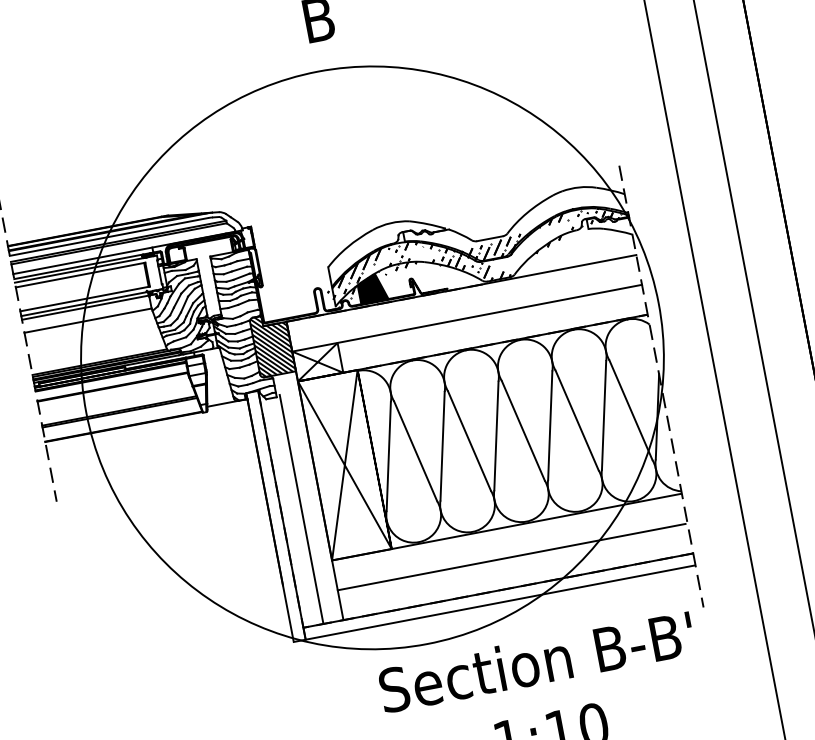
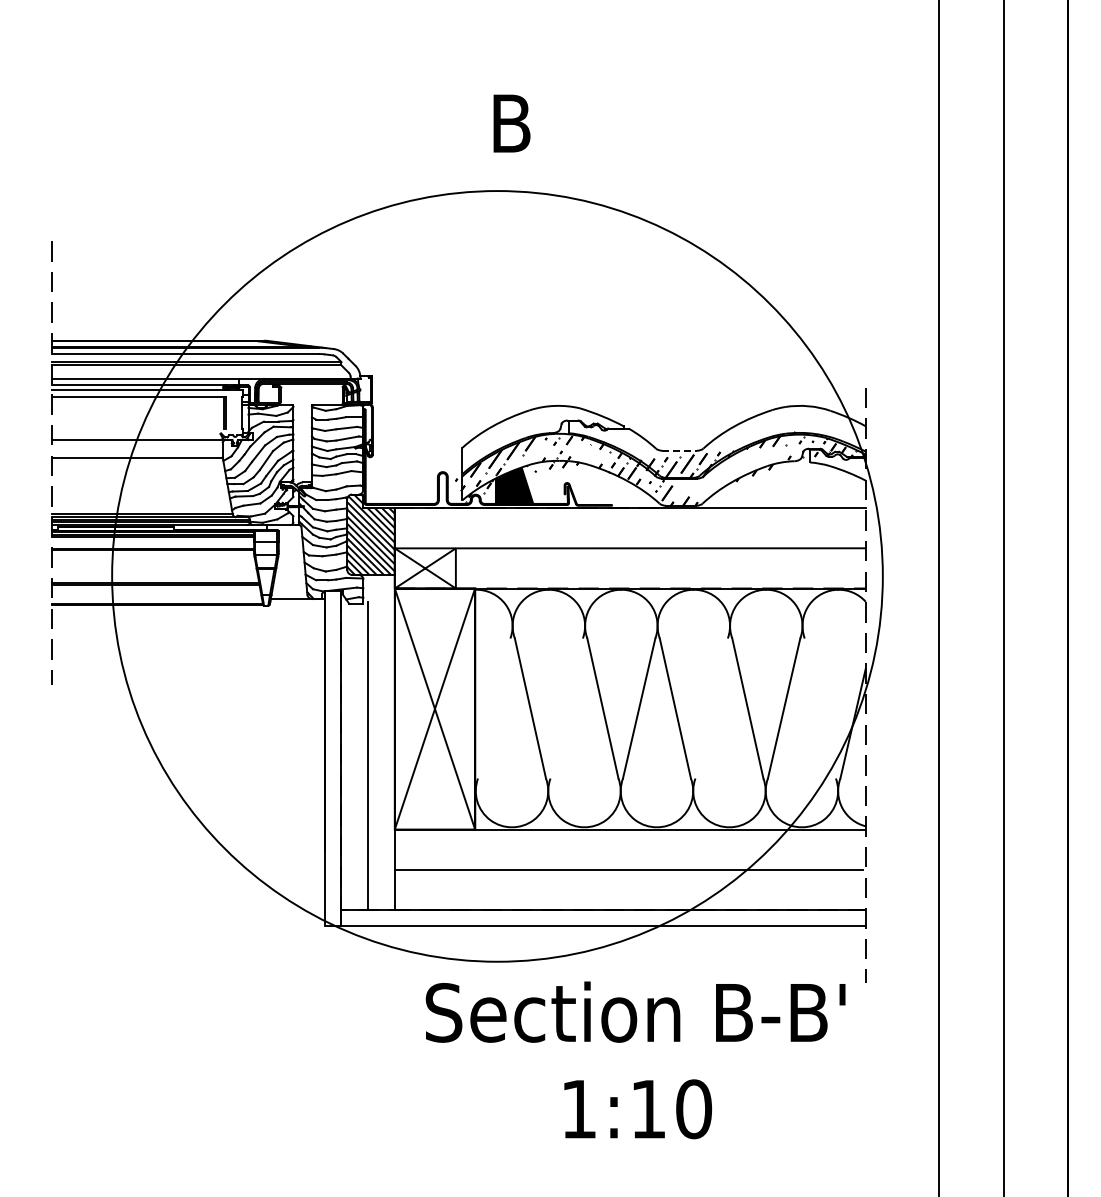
line: (490, 238) -> (680, 450), solid -> dashed
line: (84, 298) -> (138, 428), removed
line: (91, 302) -> (146, 435), removed
line: (630, 410) -> (819, 708), removed
line: (550, 425) -> (711, 708), removed
line: (442, 446) -> (566, 708), removed
line: (388, 456) -> (494, 708), removed

